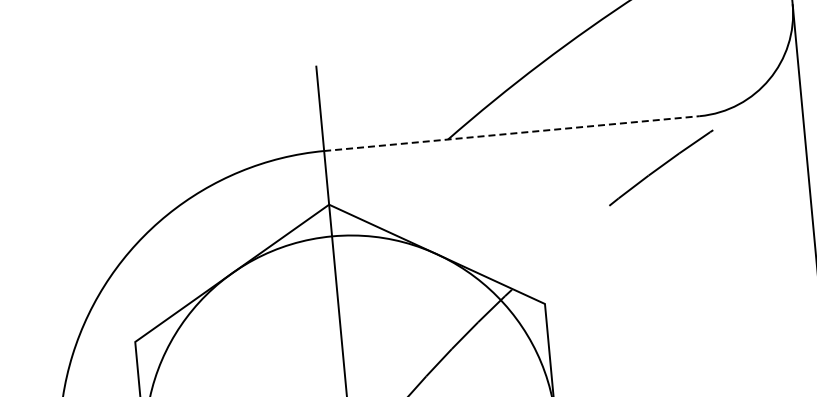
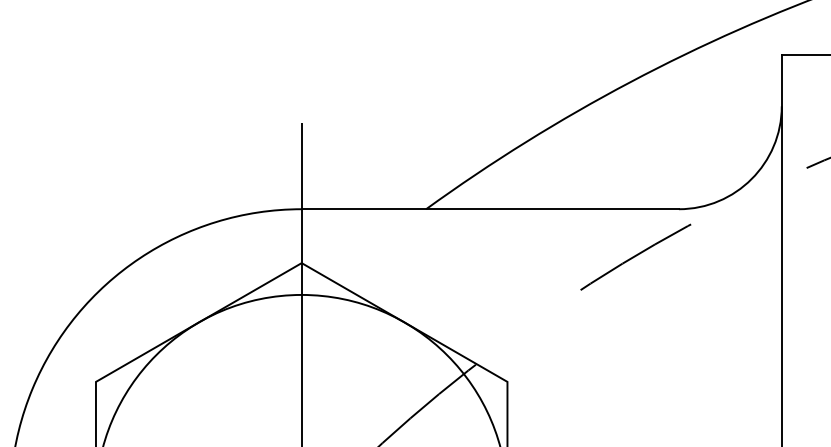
line: (512, 133) -> (490, 209), dashed -> solid

